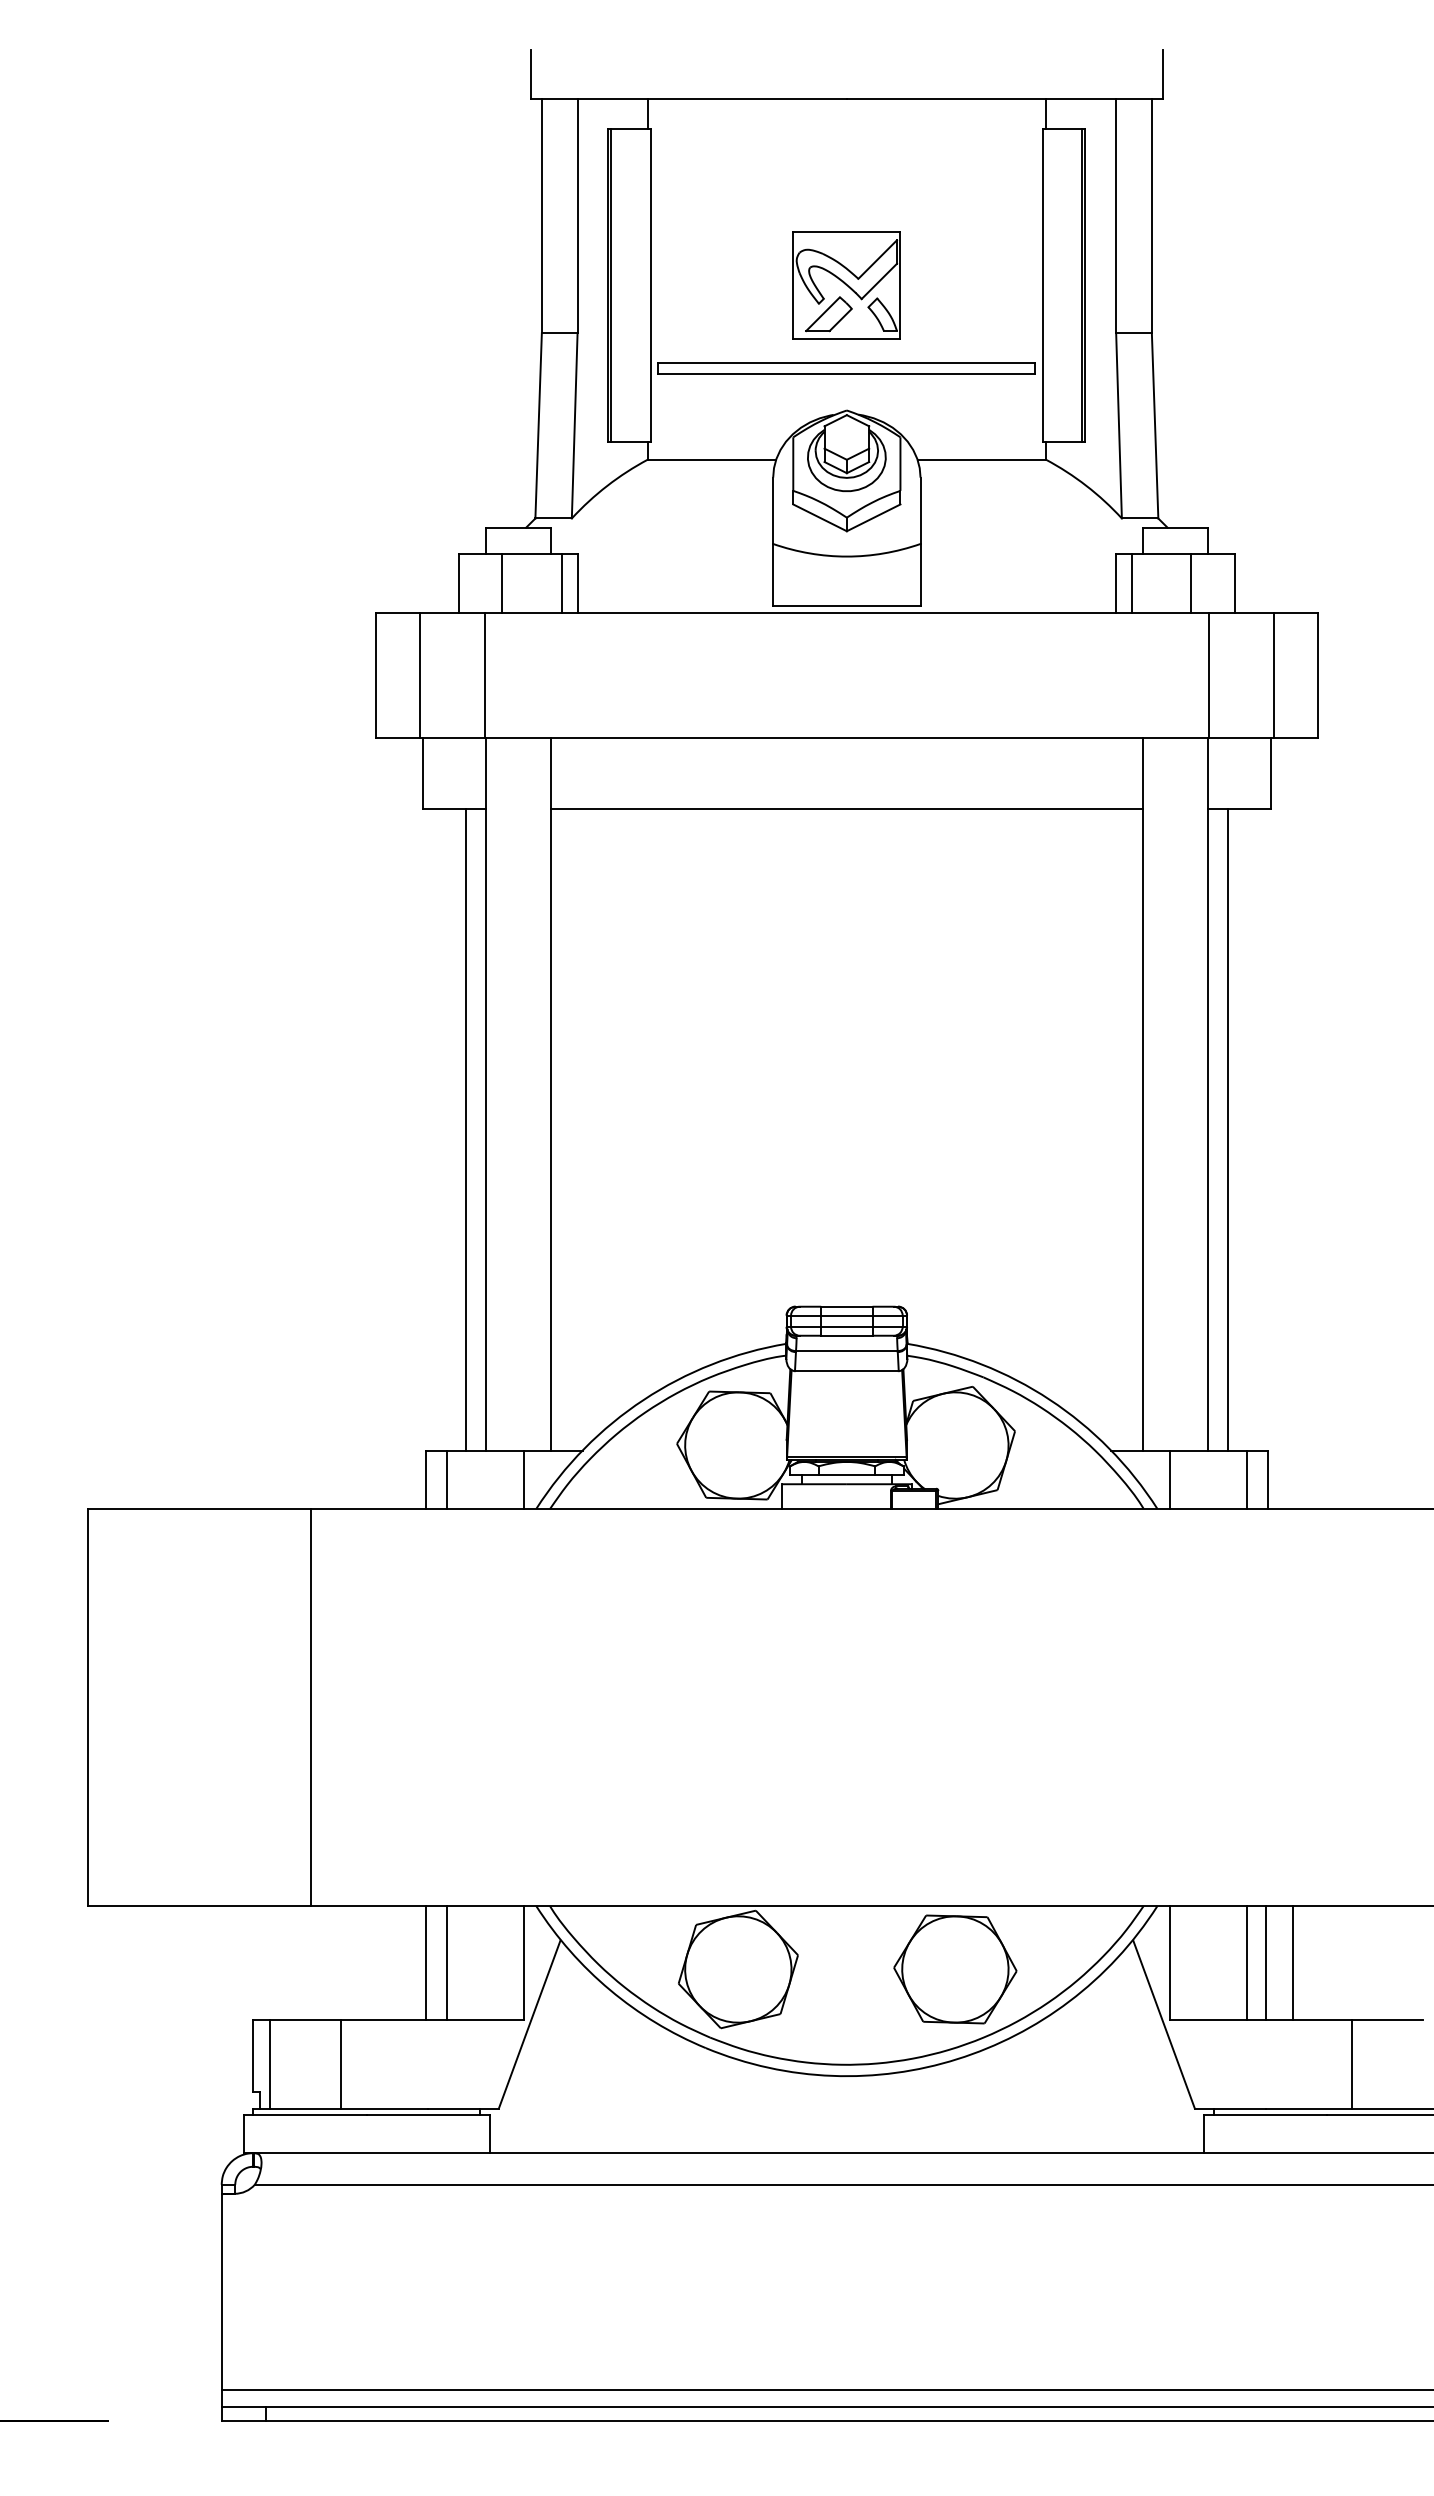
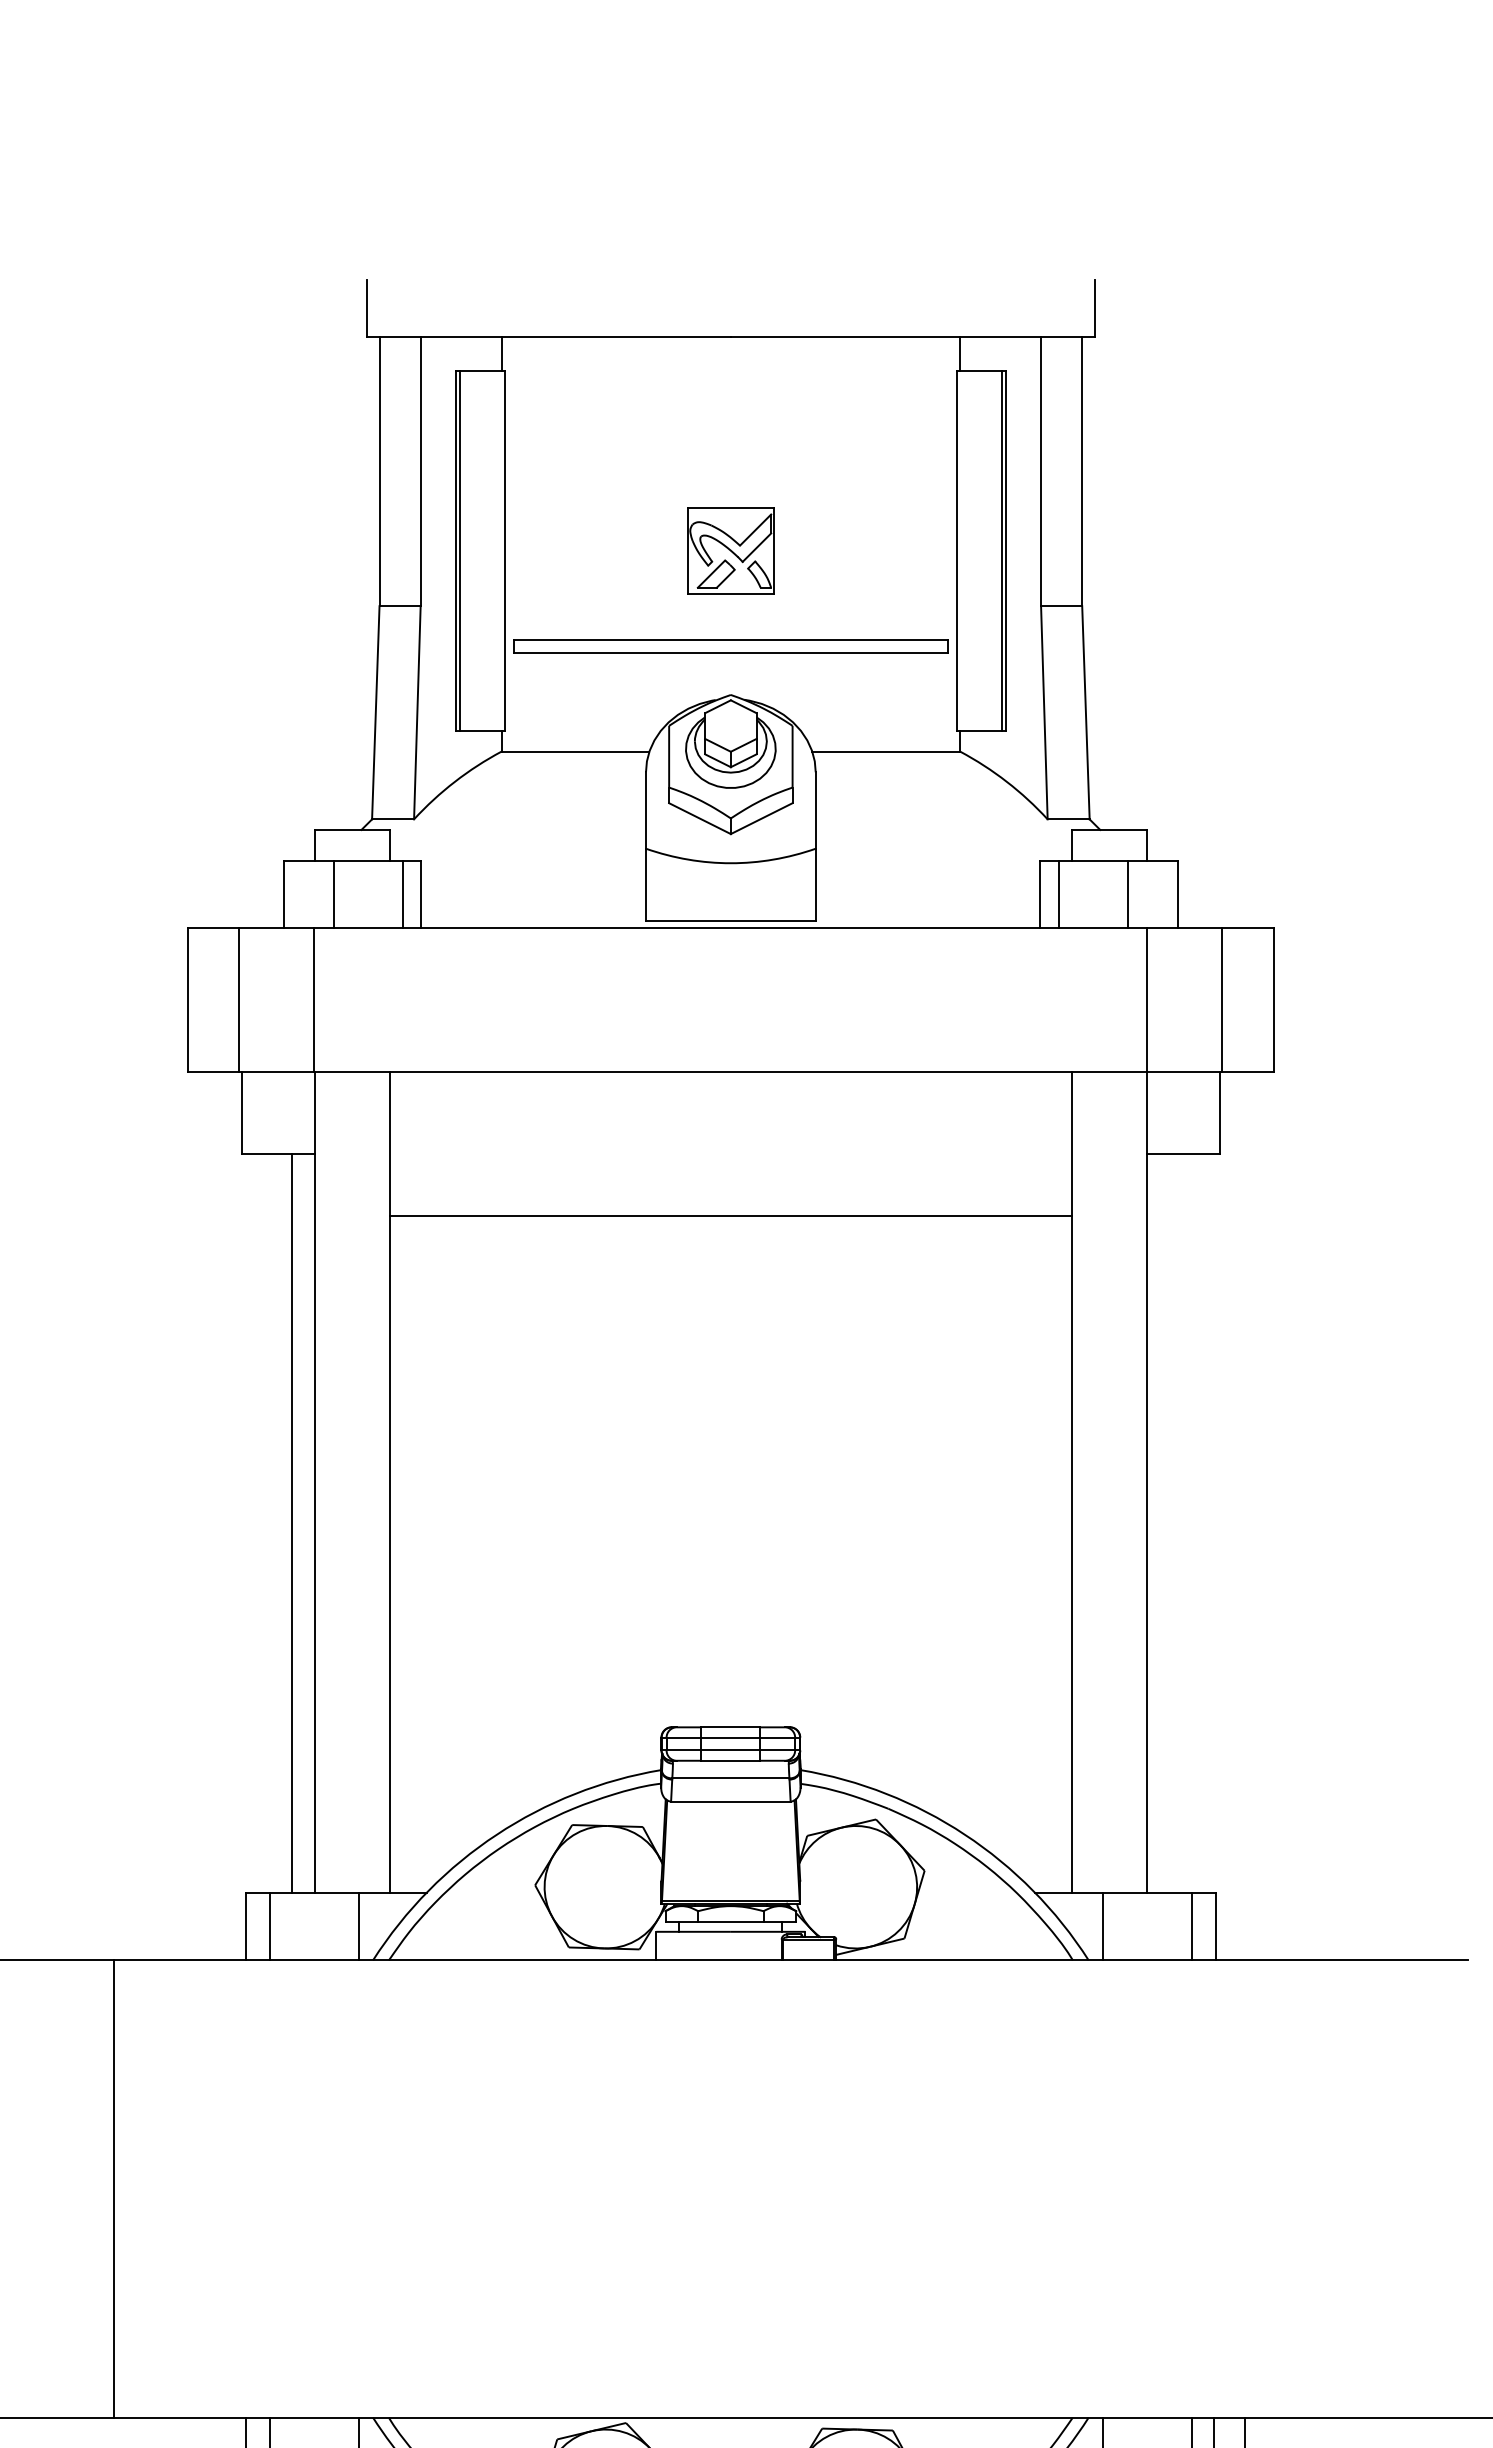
part: (846, 285) -> (730, 550), size x0.7
line: (846, 809) -> (730, 1216), moved
line: (1228, 1129) -> (1170, 1523), removed

